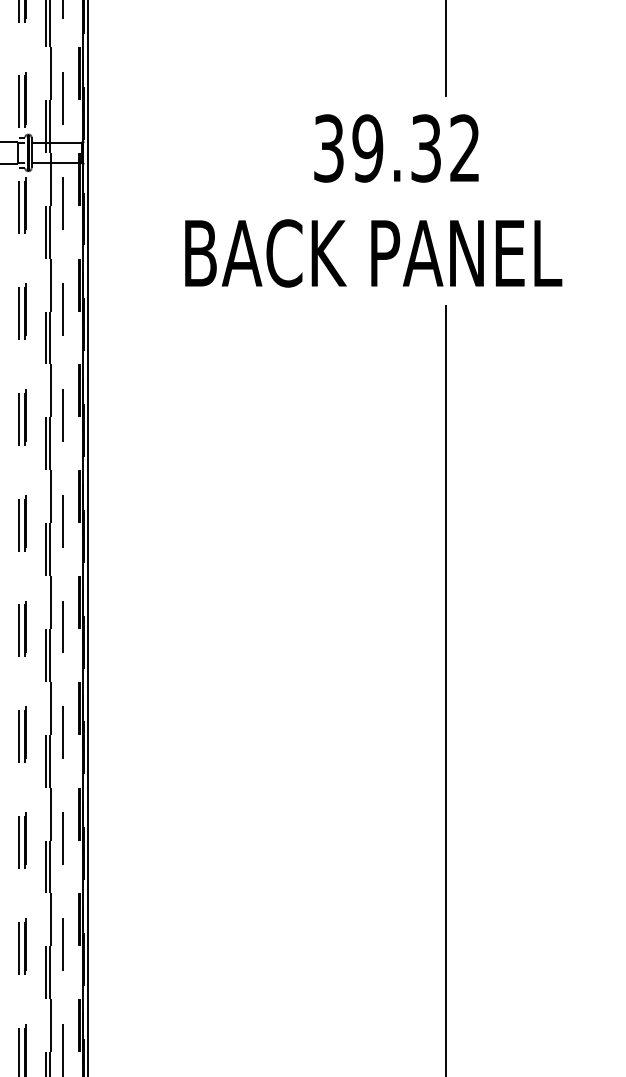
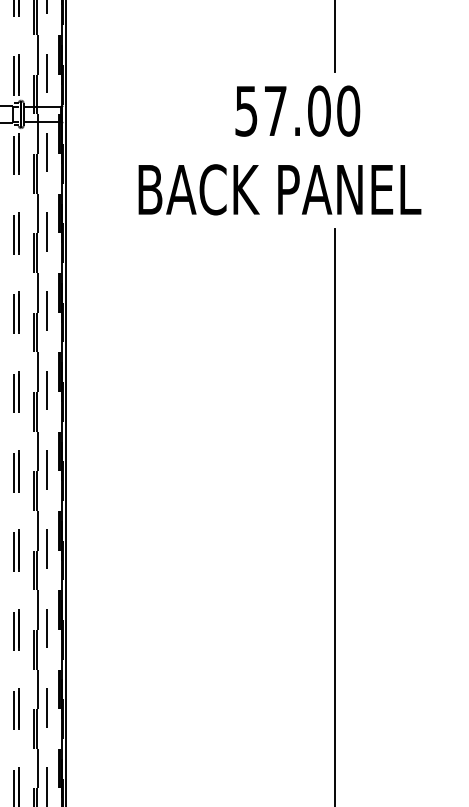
text: (397, 148) -> (297, 111), 39.32 -> 57.00

